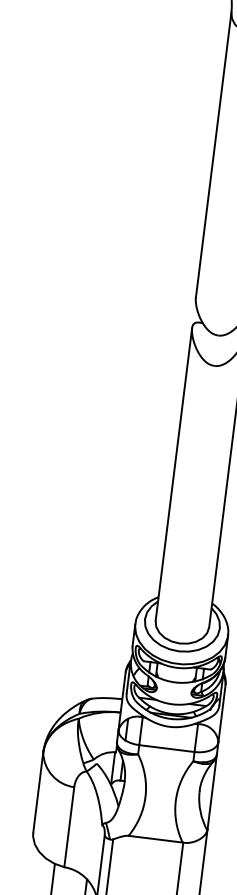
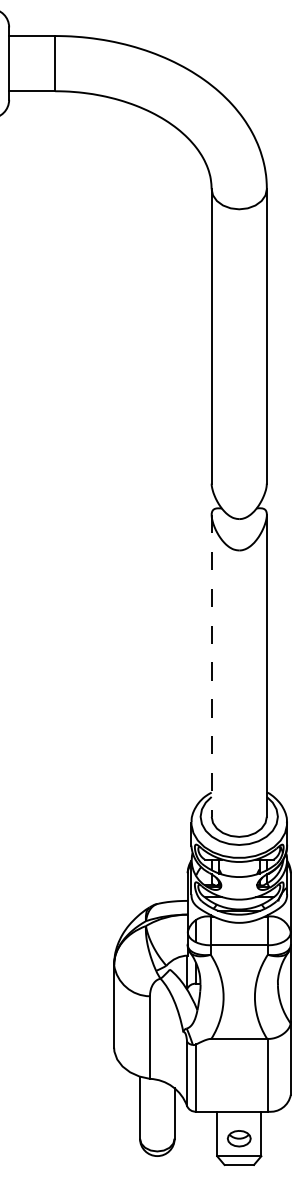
line: (173, 474) -> (211, 665), solid -> dashed

